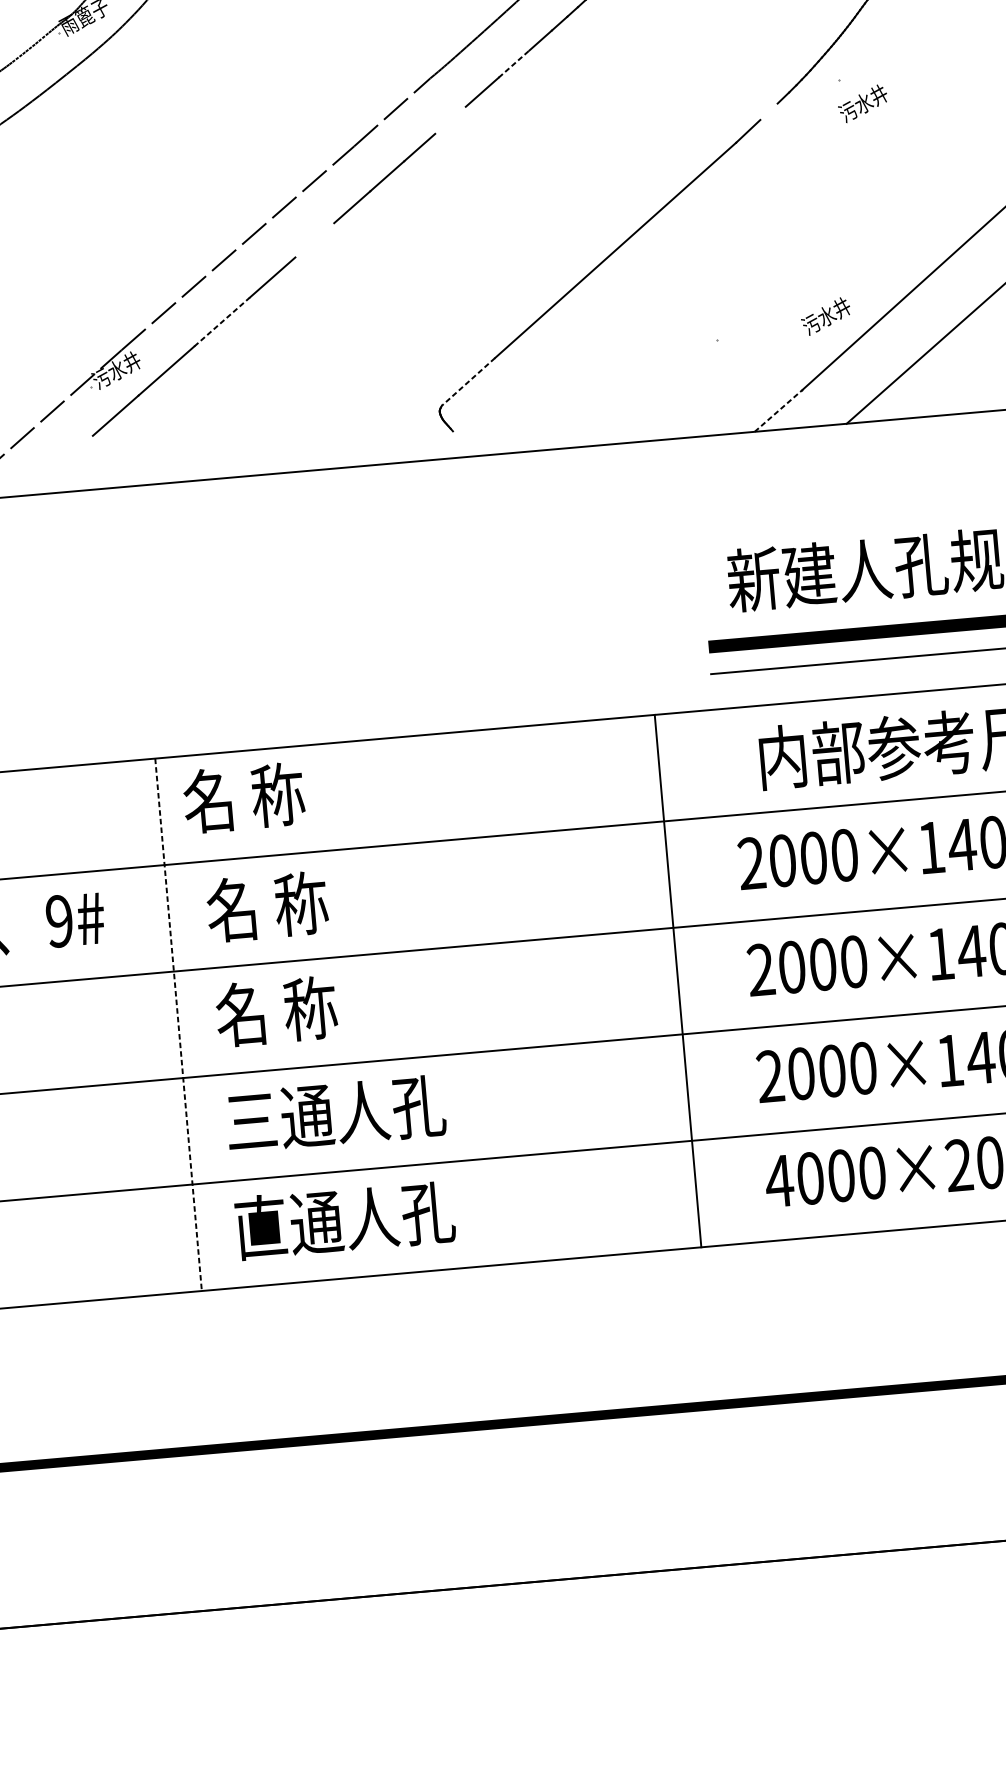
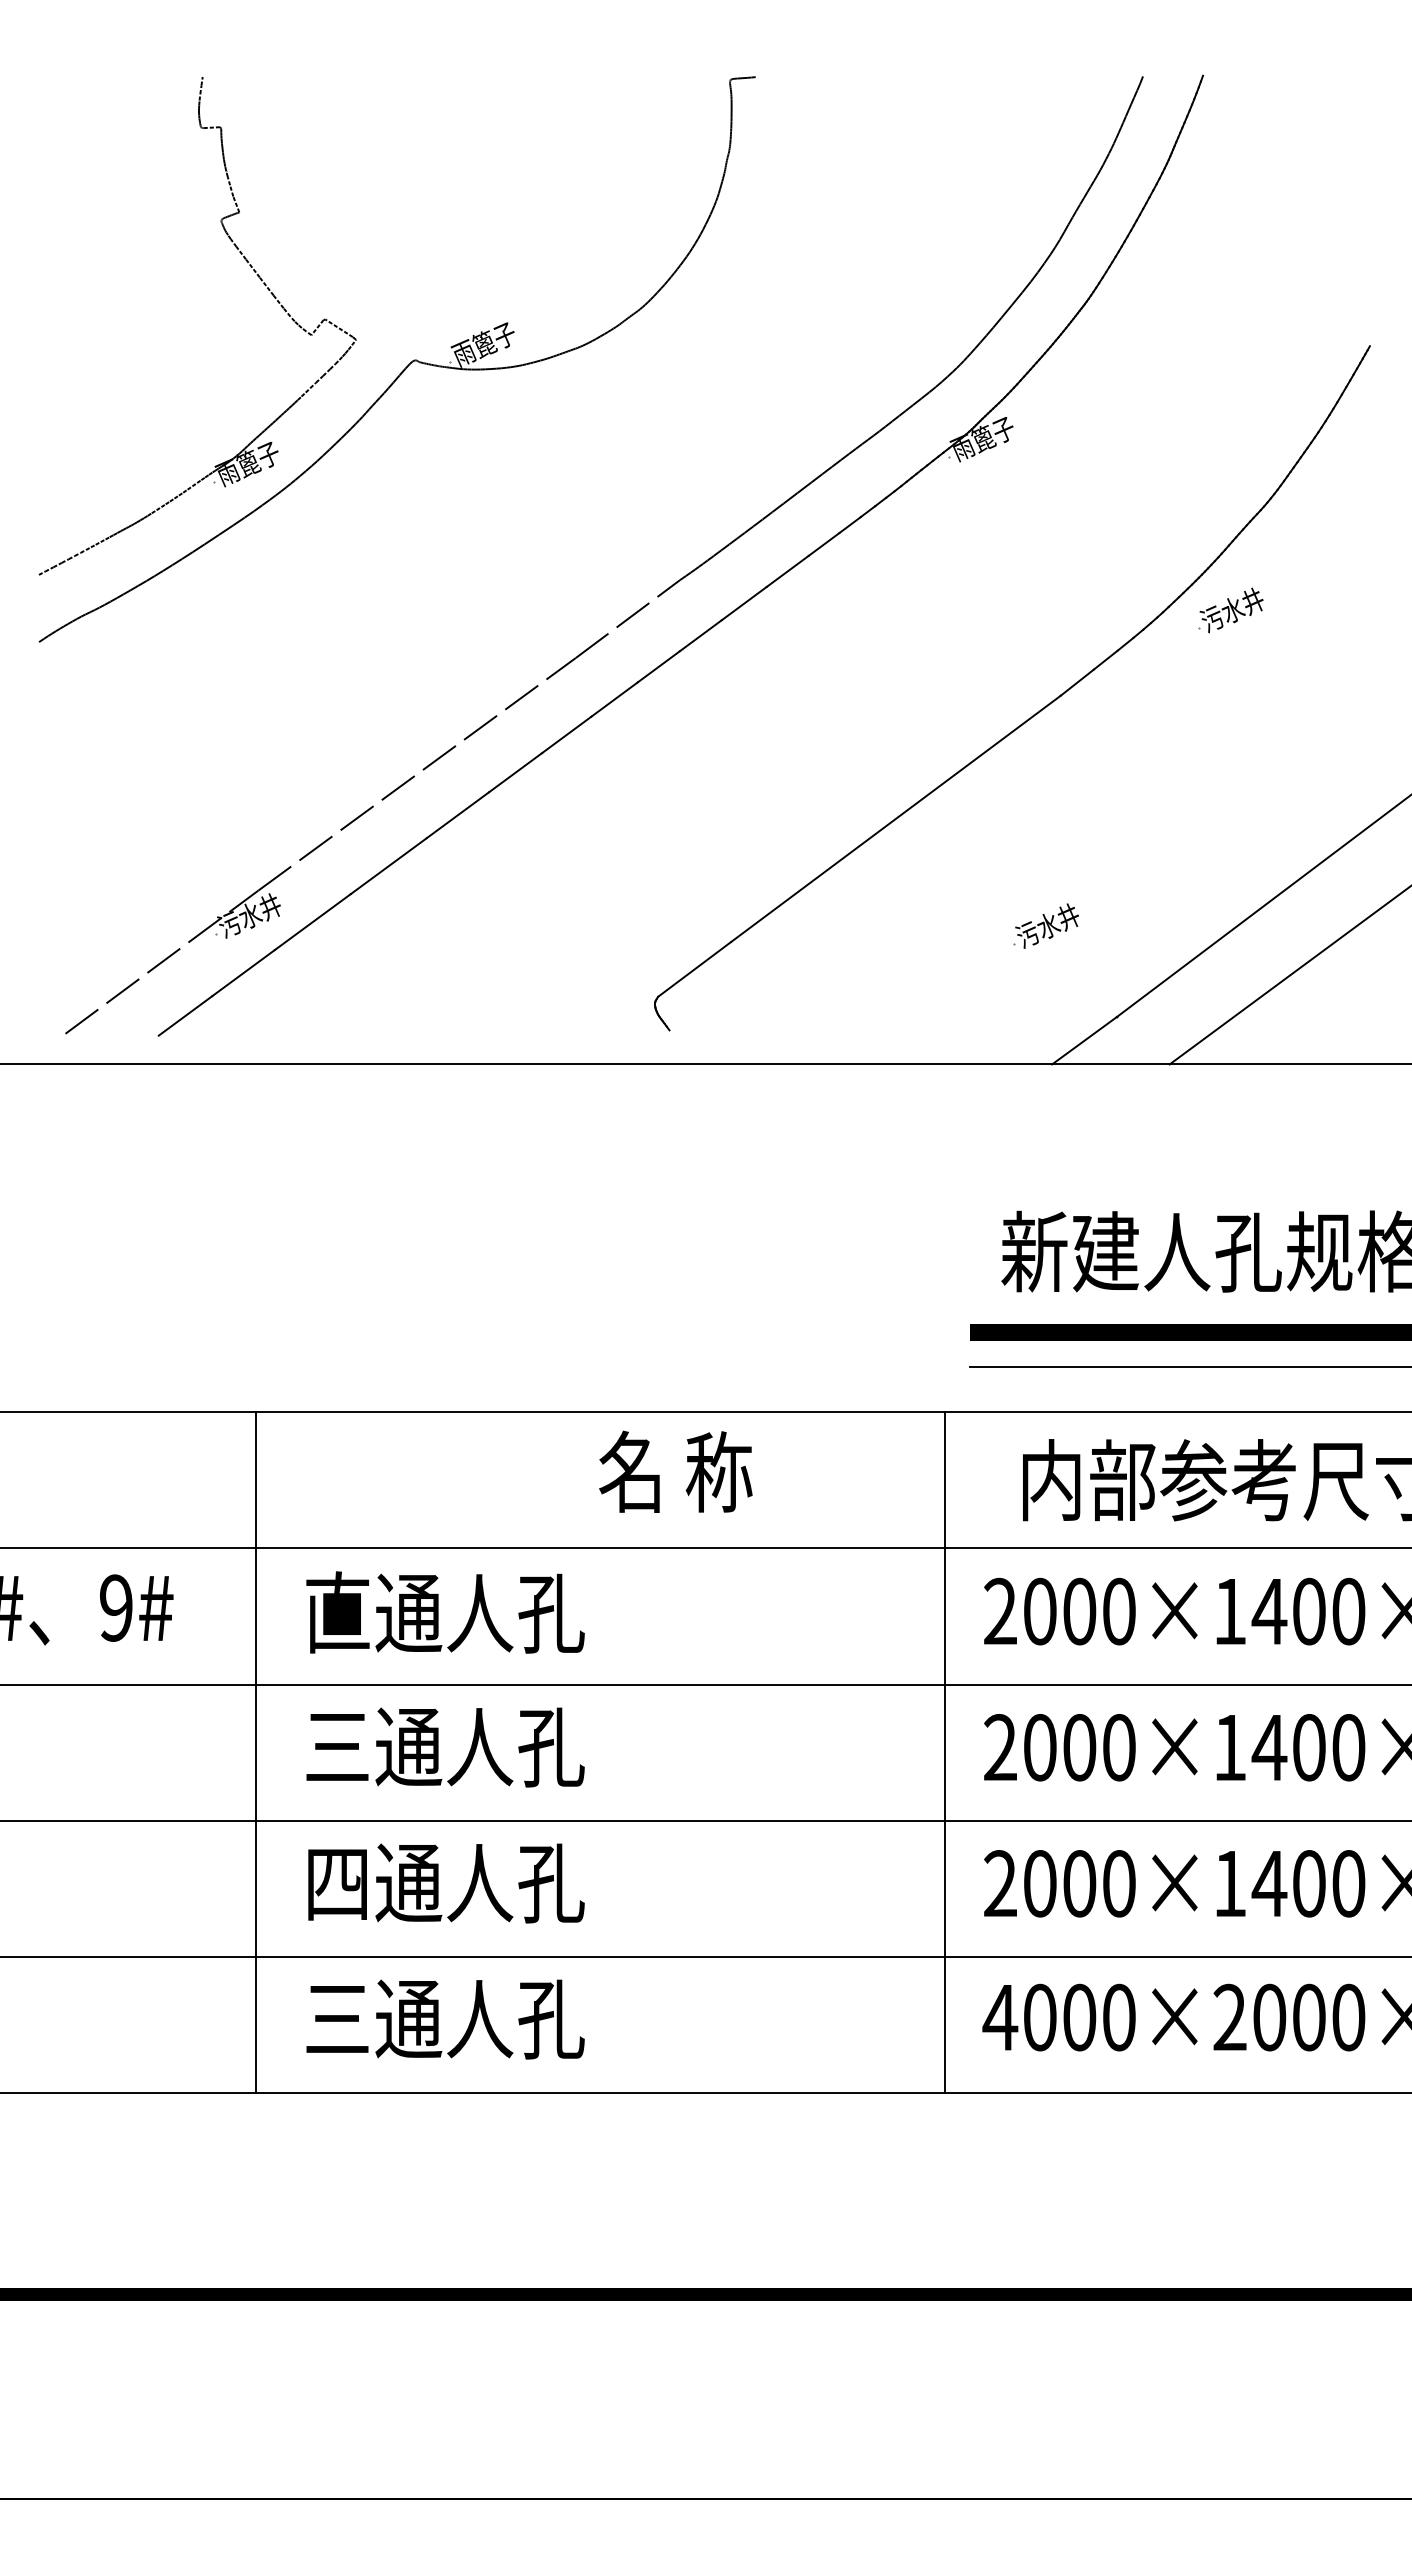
line: (514, 64) -> (788, 571), dashed -> solid
text: (862, 103) -> (1231, 610), moved
line: (768, 111) -> (1105, 659), added
line: (450, 120) -> (700, 635), added
line: (314, 240) -> (515, 772), added
text: (825, 316) -> (1046, 925), moved
line: (222, 321) -> (389, 865), dashed -> solid
line: (468, 382) -> (694, 969), dashed -> solid
line: (778, 410) -> (1084, 1040), dashed -> solid
line: (73, 452) -> (185, 1015), added
text: (243, 797) -> (675, 1471), moved
text: (316, 902) -> (444, 1612), 名 称 -> 直通人孔
line: (677, 981) -> (944, 1752), moved
text: (325, 1007) -> (444, 1746), 名 称 -> 三通人孔
line: (178, 1025) -> (255, 1753), dashed -> solid
text: (251, 1122) -> (337, 1884), 三通人孔 -> 四通人孔
text: (260, 1227) -> (337, 2018), 直通人孔 -> 三通人孔

